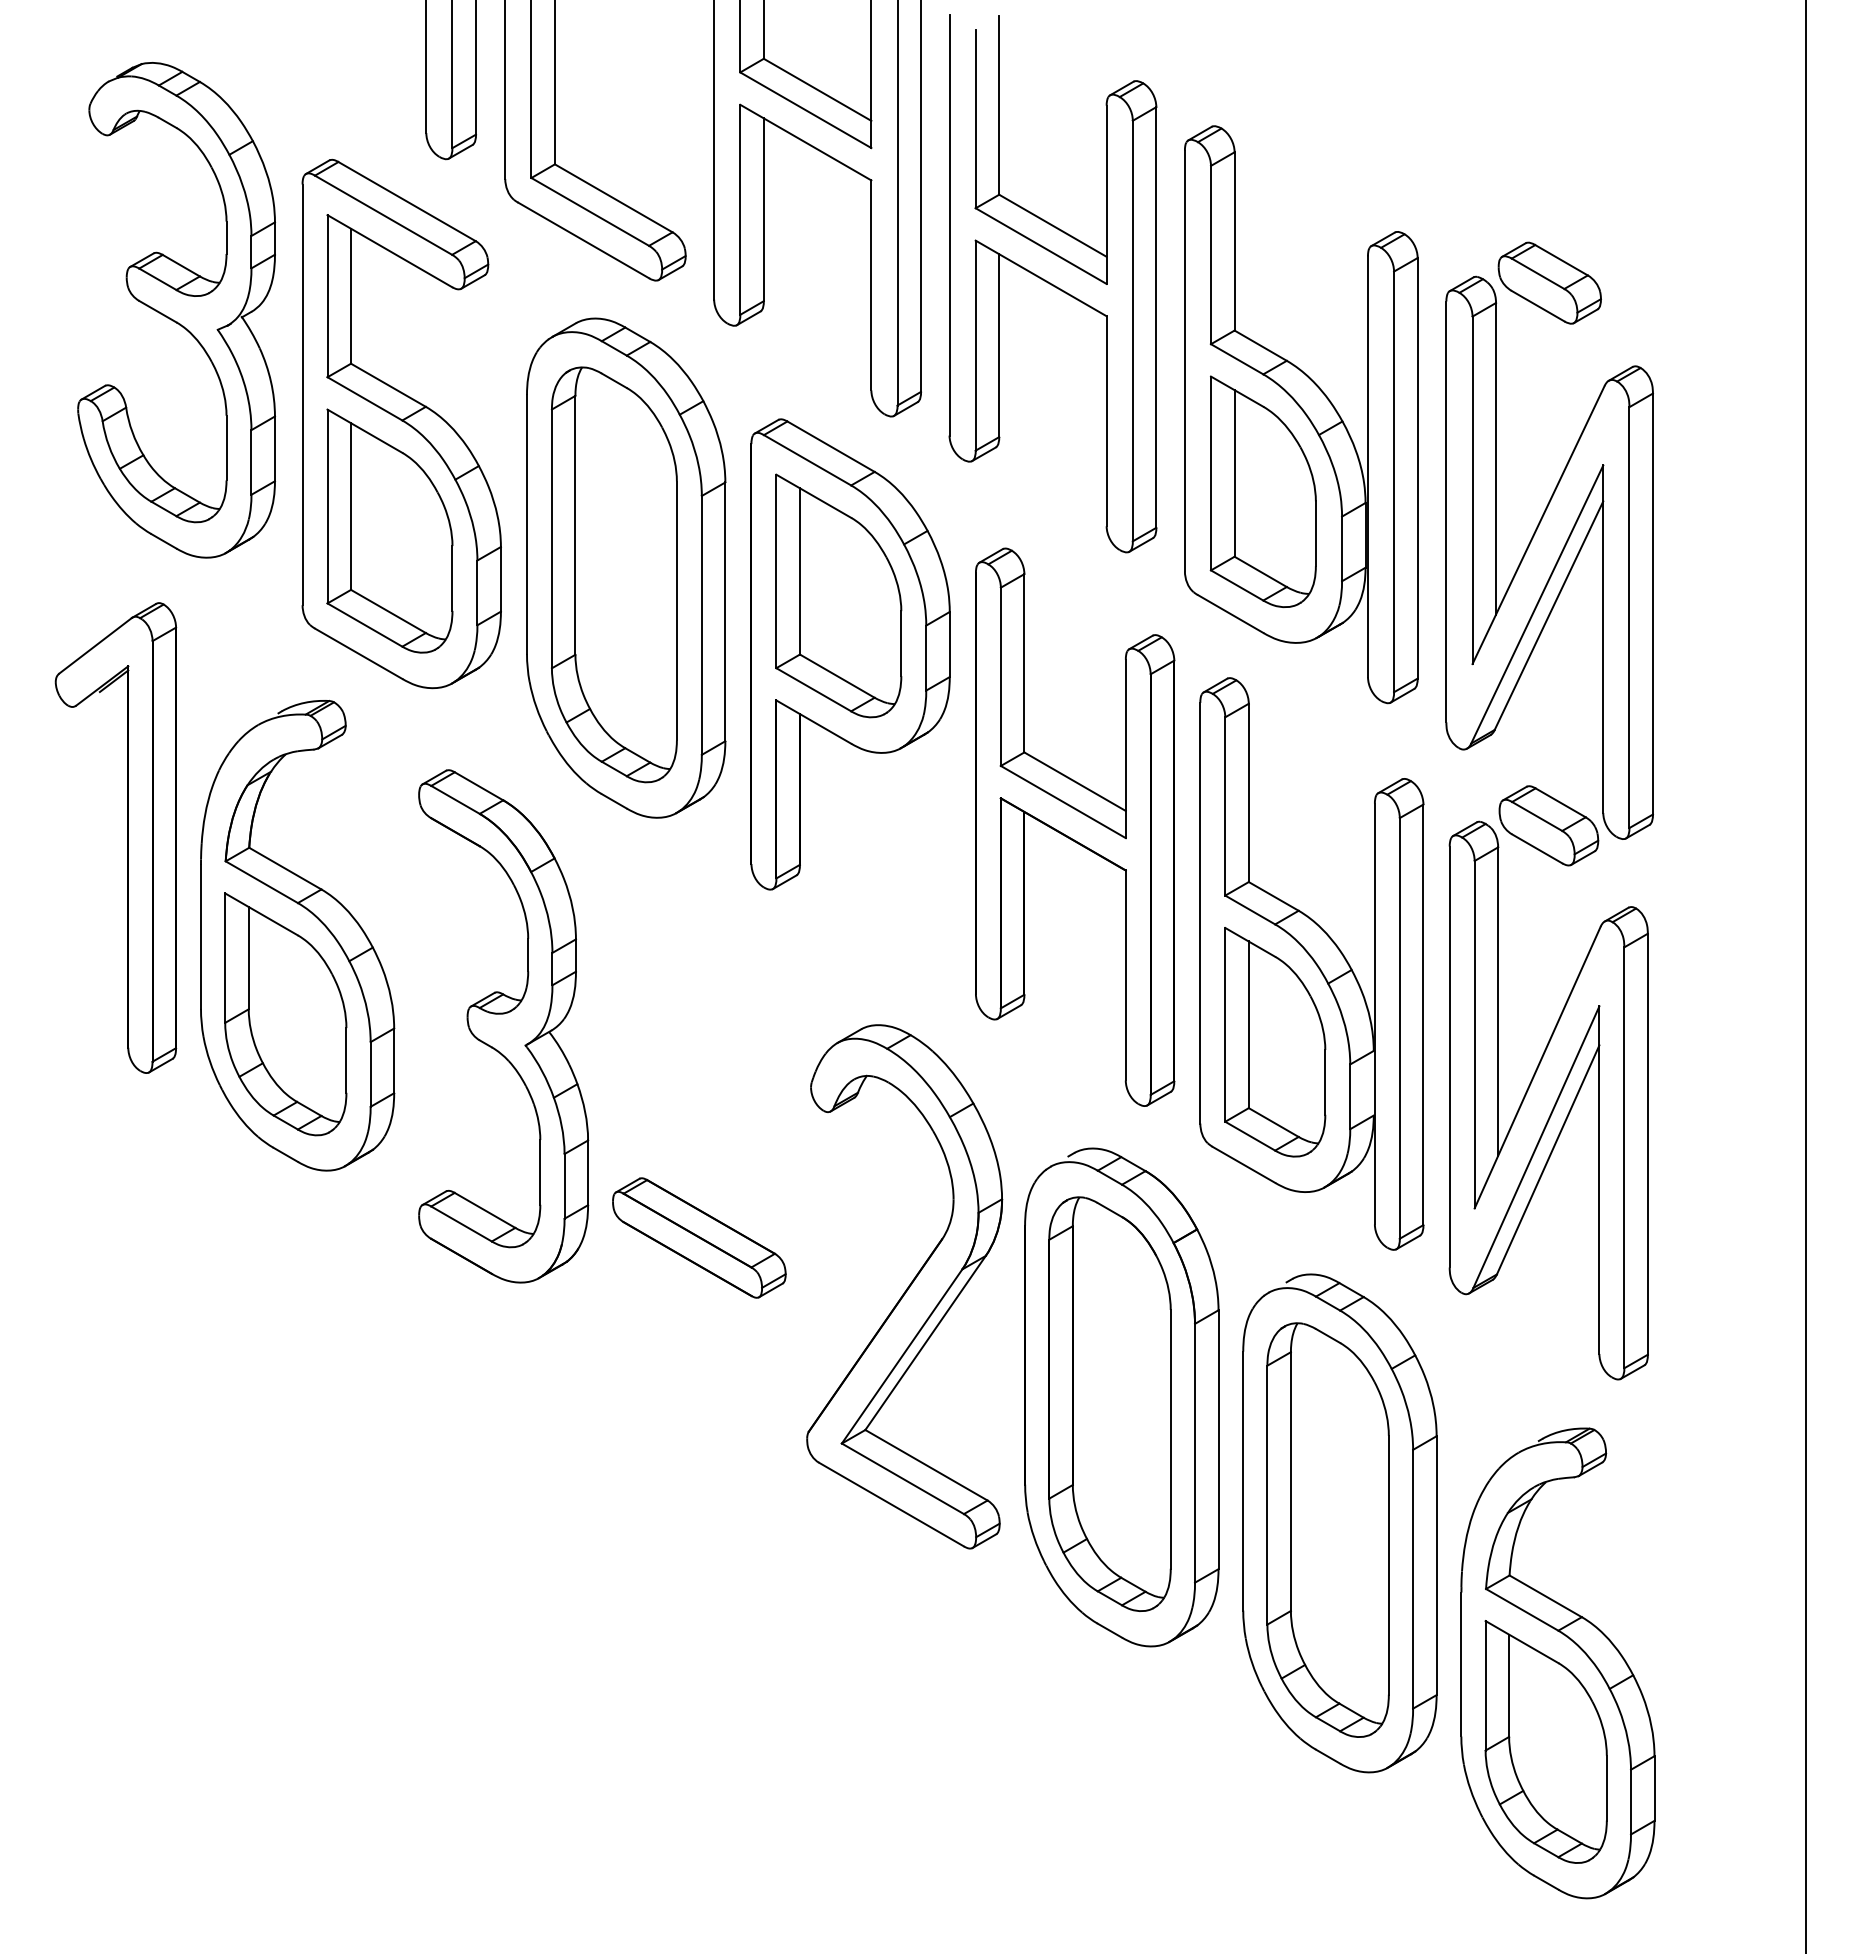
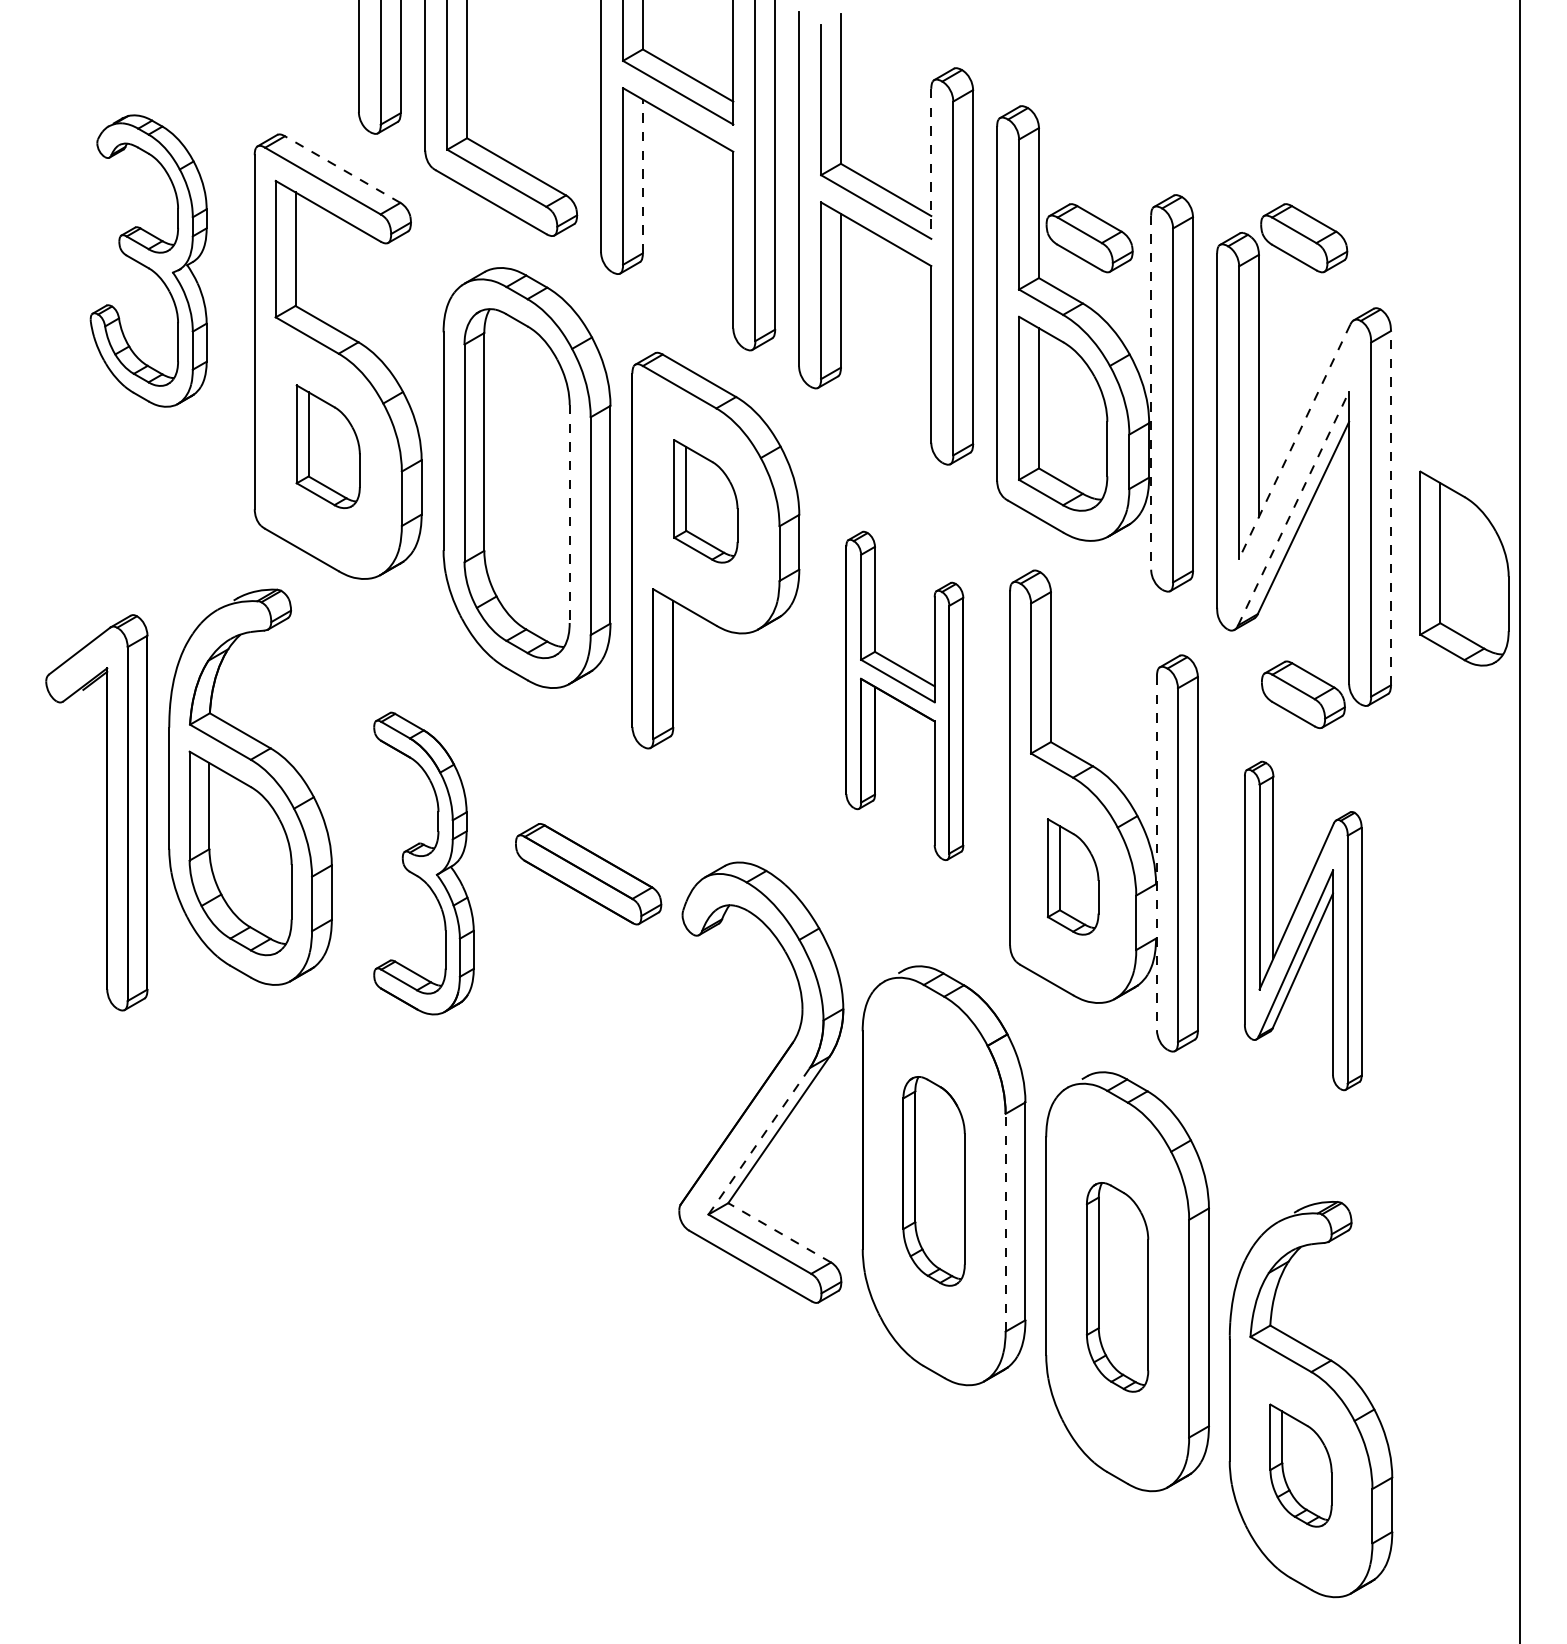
line: (1106, 195) -> (931, 164), solid -> dashed
line: (406, 201) -> (342, 169), solid -> dashed
line: (763, 209) -> (642, 176), solid -> dashed
part: (1294, 282) -> (1089, 237), added
part: (176, 310) -> (148, 261), size x0.7
line: (1367, 467) -> (1150, 393), solid -> dashed
line: (1538, 525) -> (1294, 442), solid -> dashed
part: (389, 530) -> (327, 446), size x0.6
part: (838, 595) -> (705, 501), size x0.6
line: (1652, 603) -> (1390, 507), solid -> dashed
line: (1537, 604) -> (1293, 508), solid -> dashed
line: (676, 611) -> (569, 514), solid -> dashed
part: (1739, 675) -> (1463, 568), added
part: (1075, 826) -> (905, 695), size x0.7
part: (127, 837) -> (106, 812), moved
line: (1374, 1014) -> (1156, 853), solid -> dashed
part: (503, 1026) -> (423, 863), size x0.7
part: (1275, 1042) -> (1073, 877), size x0.6
part: (1548, 1100) -> (1303, 925), size x0.7
part: (699, 1237) -> (588, 873), moved
line: (902, 1356) -> (759, 1141), solid -> dashed
part: (1109, 1403) -> (933, 1180), size x0.6
line: (1195, 1452) -> (1006, 1222), solid -> dashed
line: (926, 1465) -> (779, 1233), solid -> dashed
part: (1327, 1529) -> (1117, 1286), size x0.6
part: (1545, 1741) -> (1300, 1465), size x0.6

